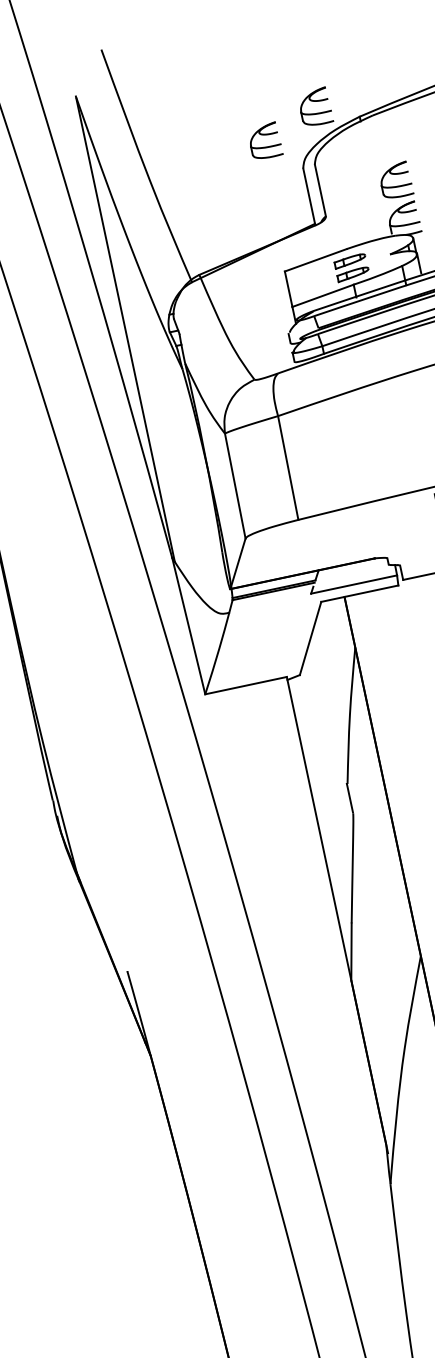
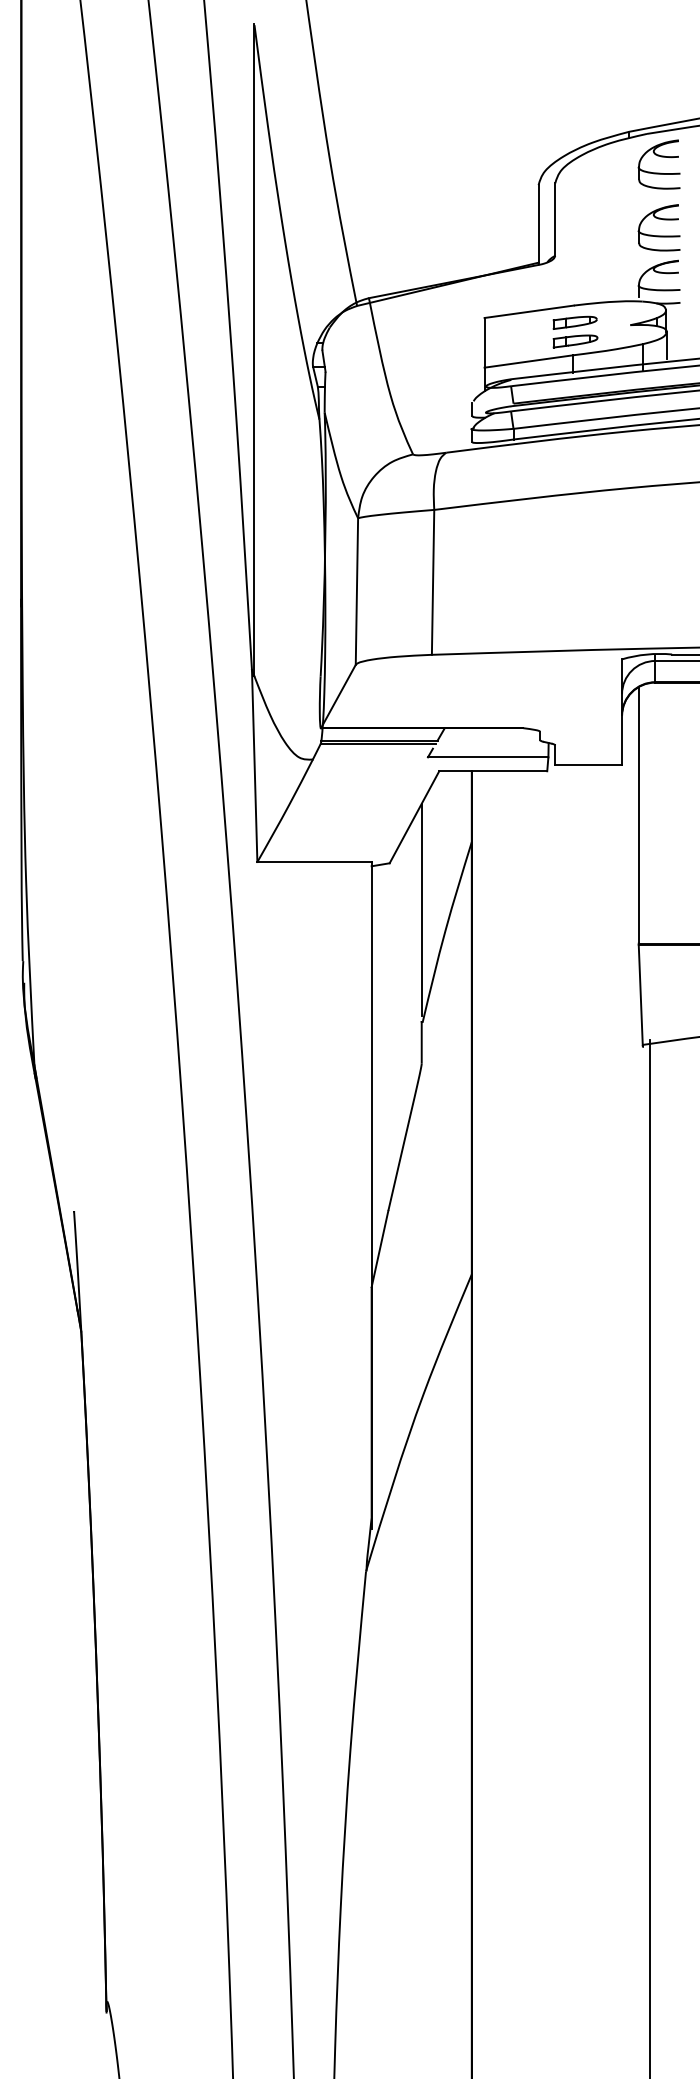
part: (315, 101) -> (661, 157), moved
part: (263, 135) -> (494, 129), removed
line: (329, 703) -> (421, 909), added

